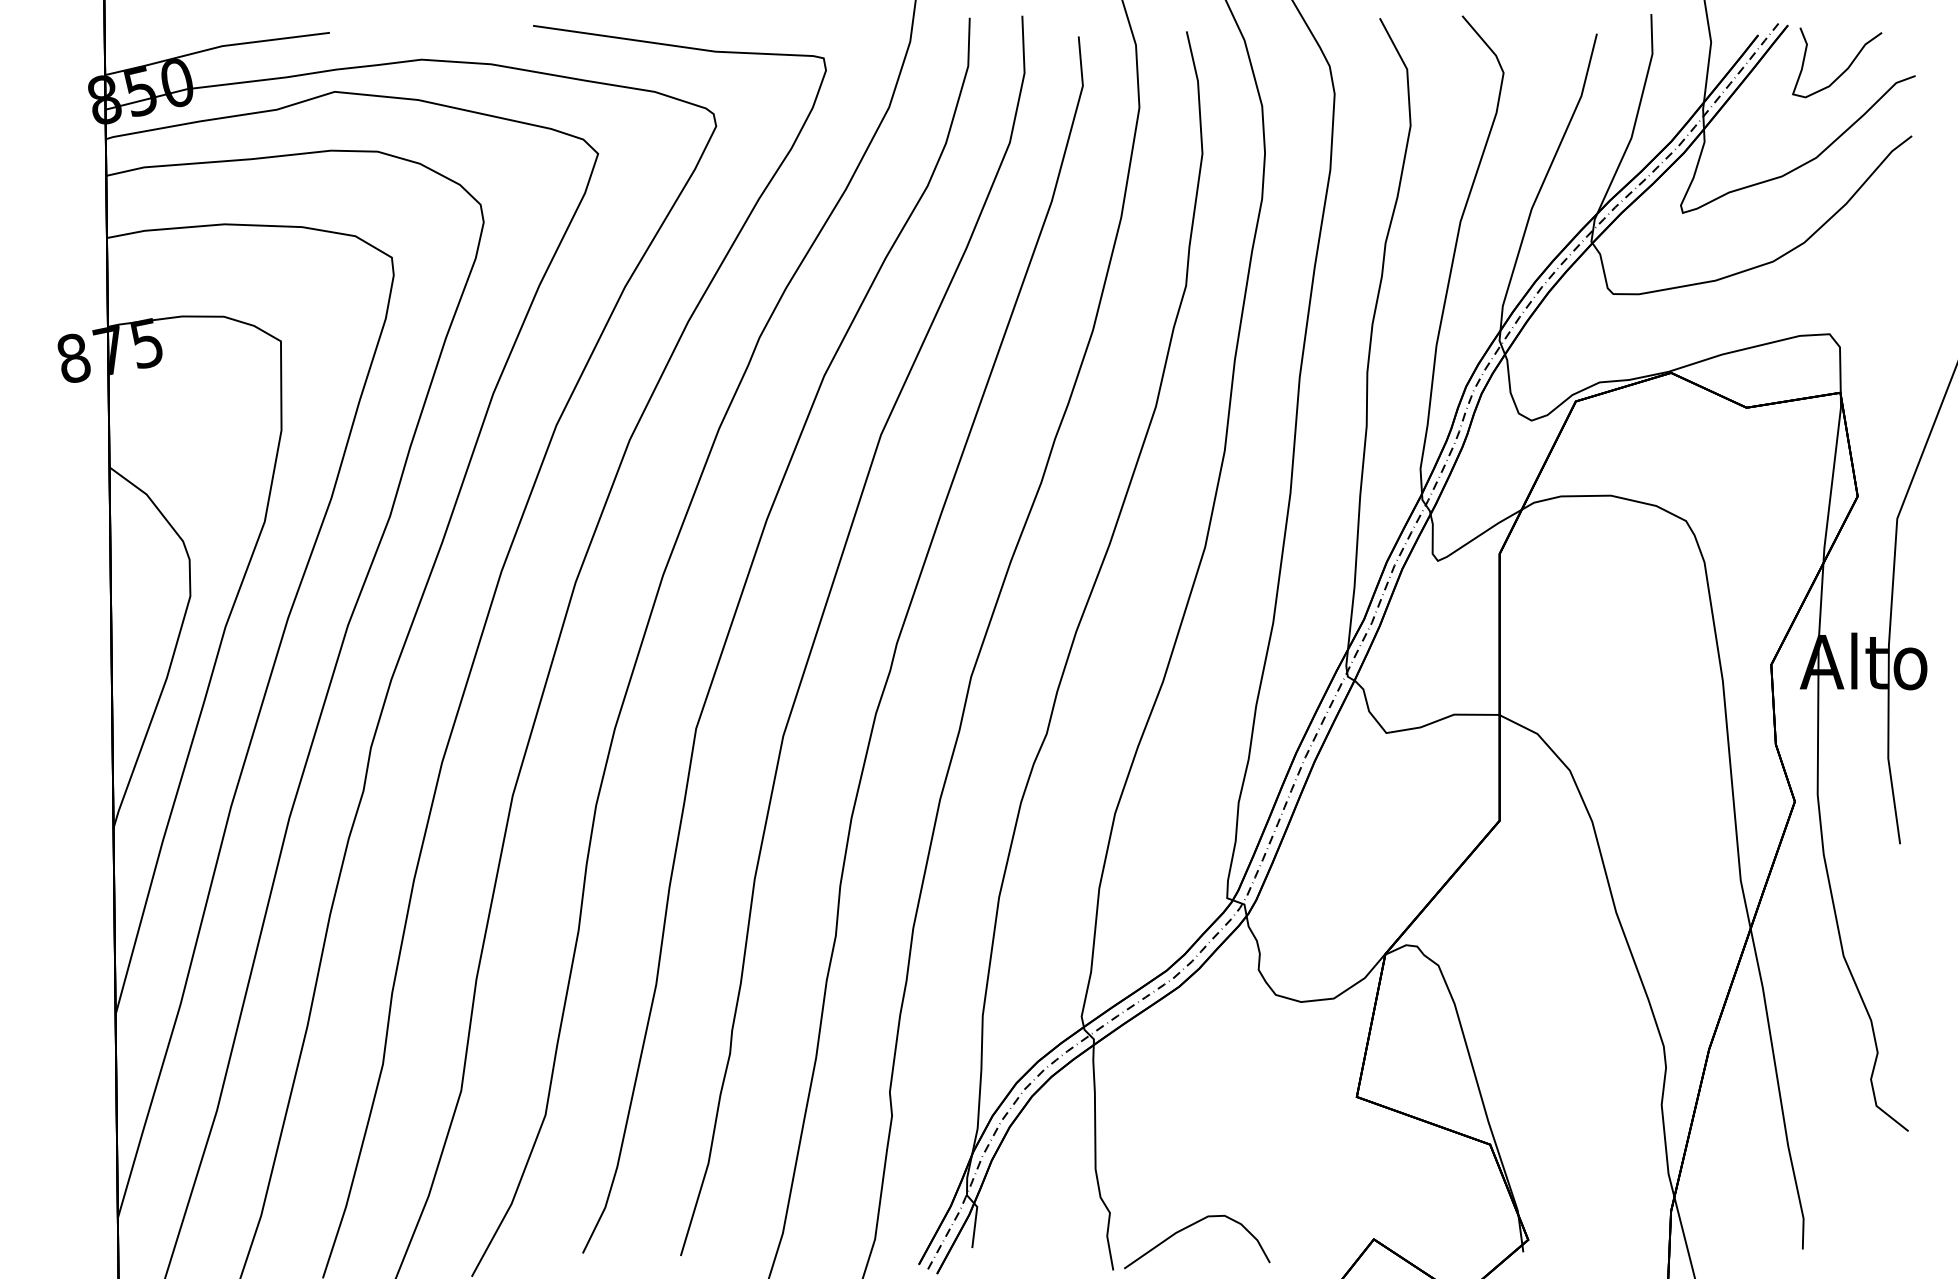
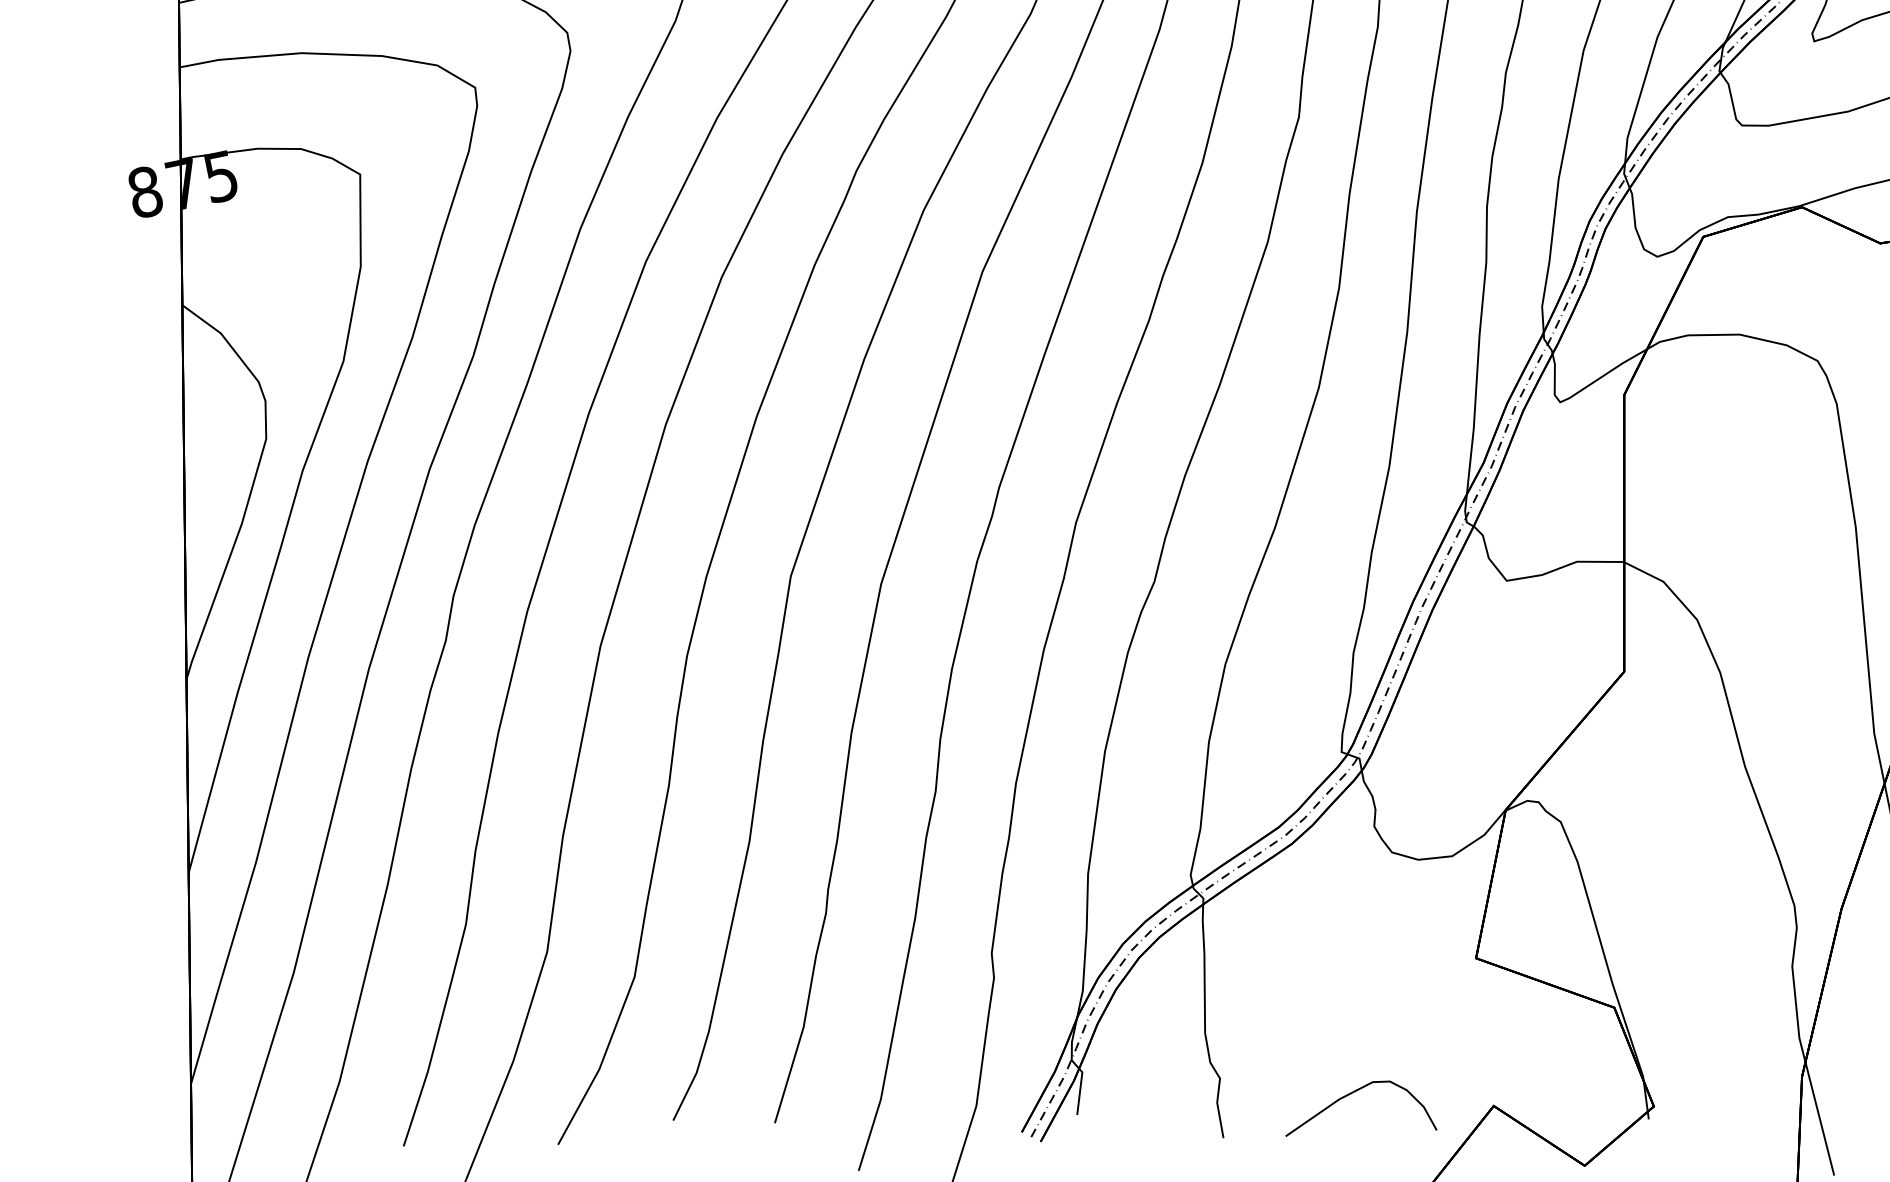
curve: (1189, 1227) -> (1353, 1093), moved

